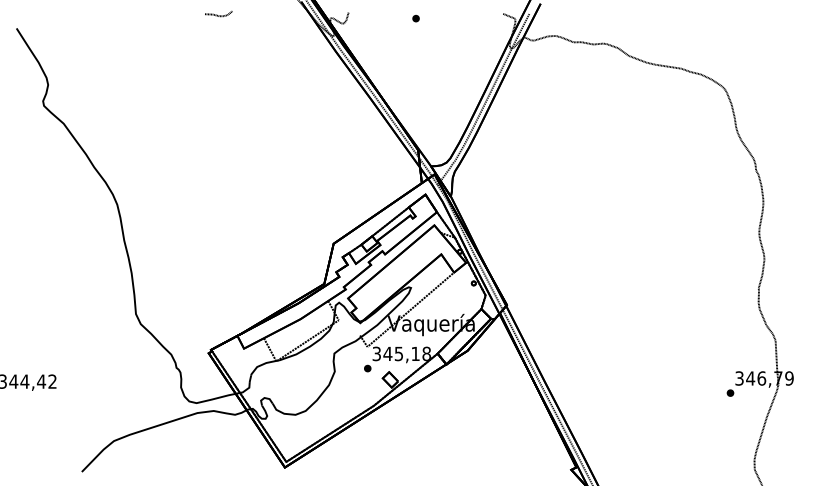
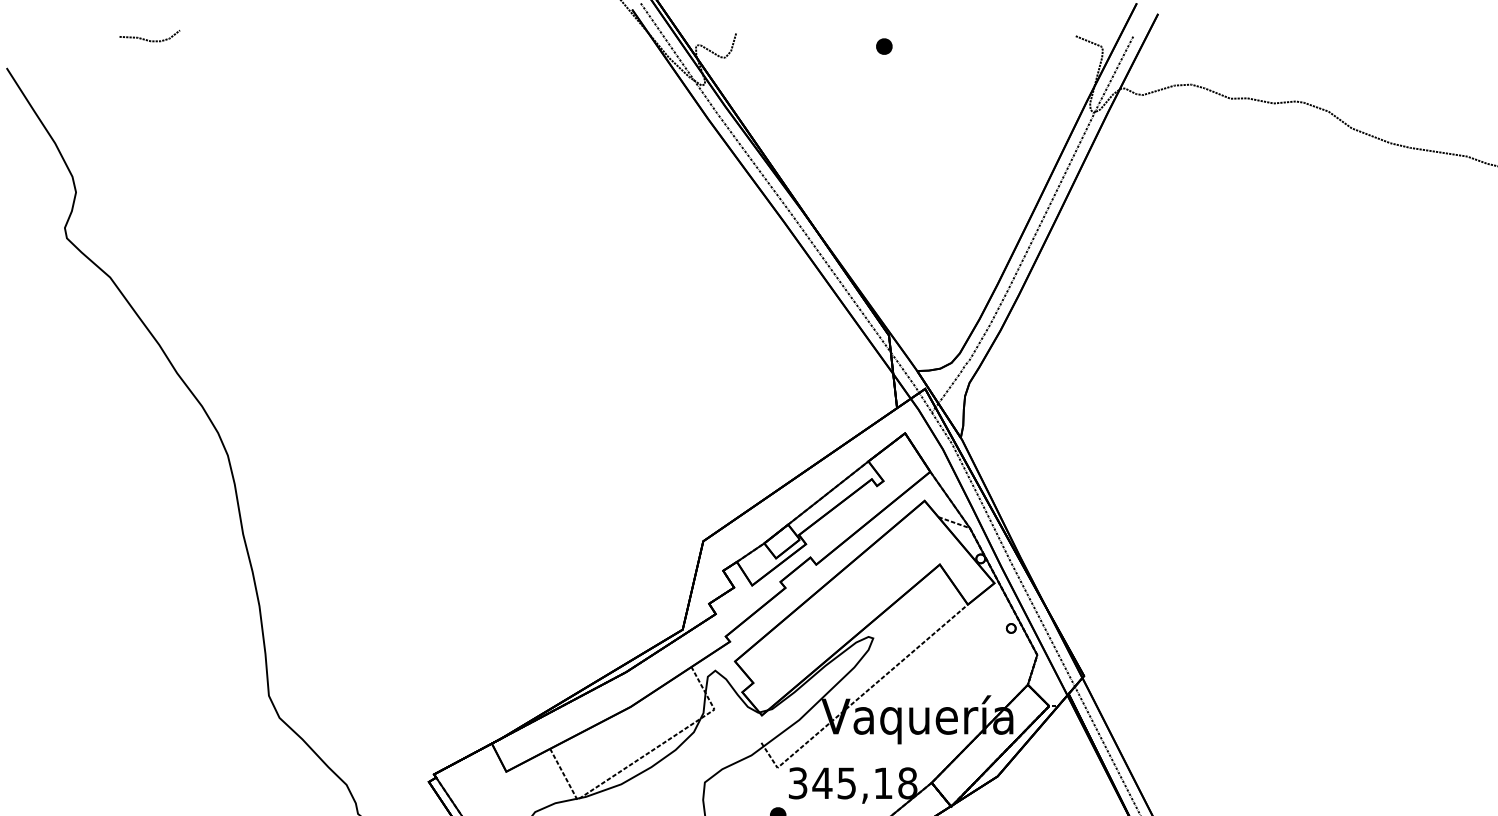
curve: (217, 14) -> (147, 37), moved

